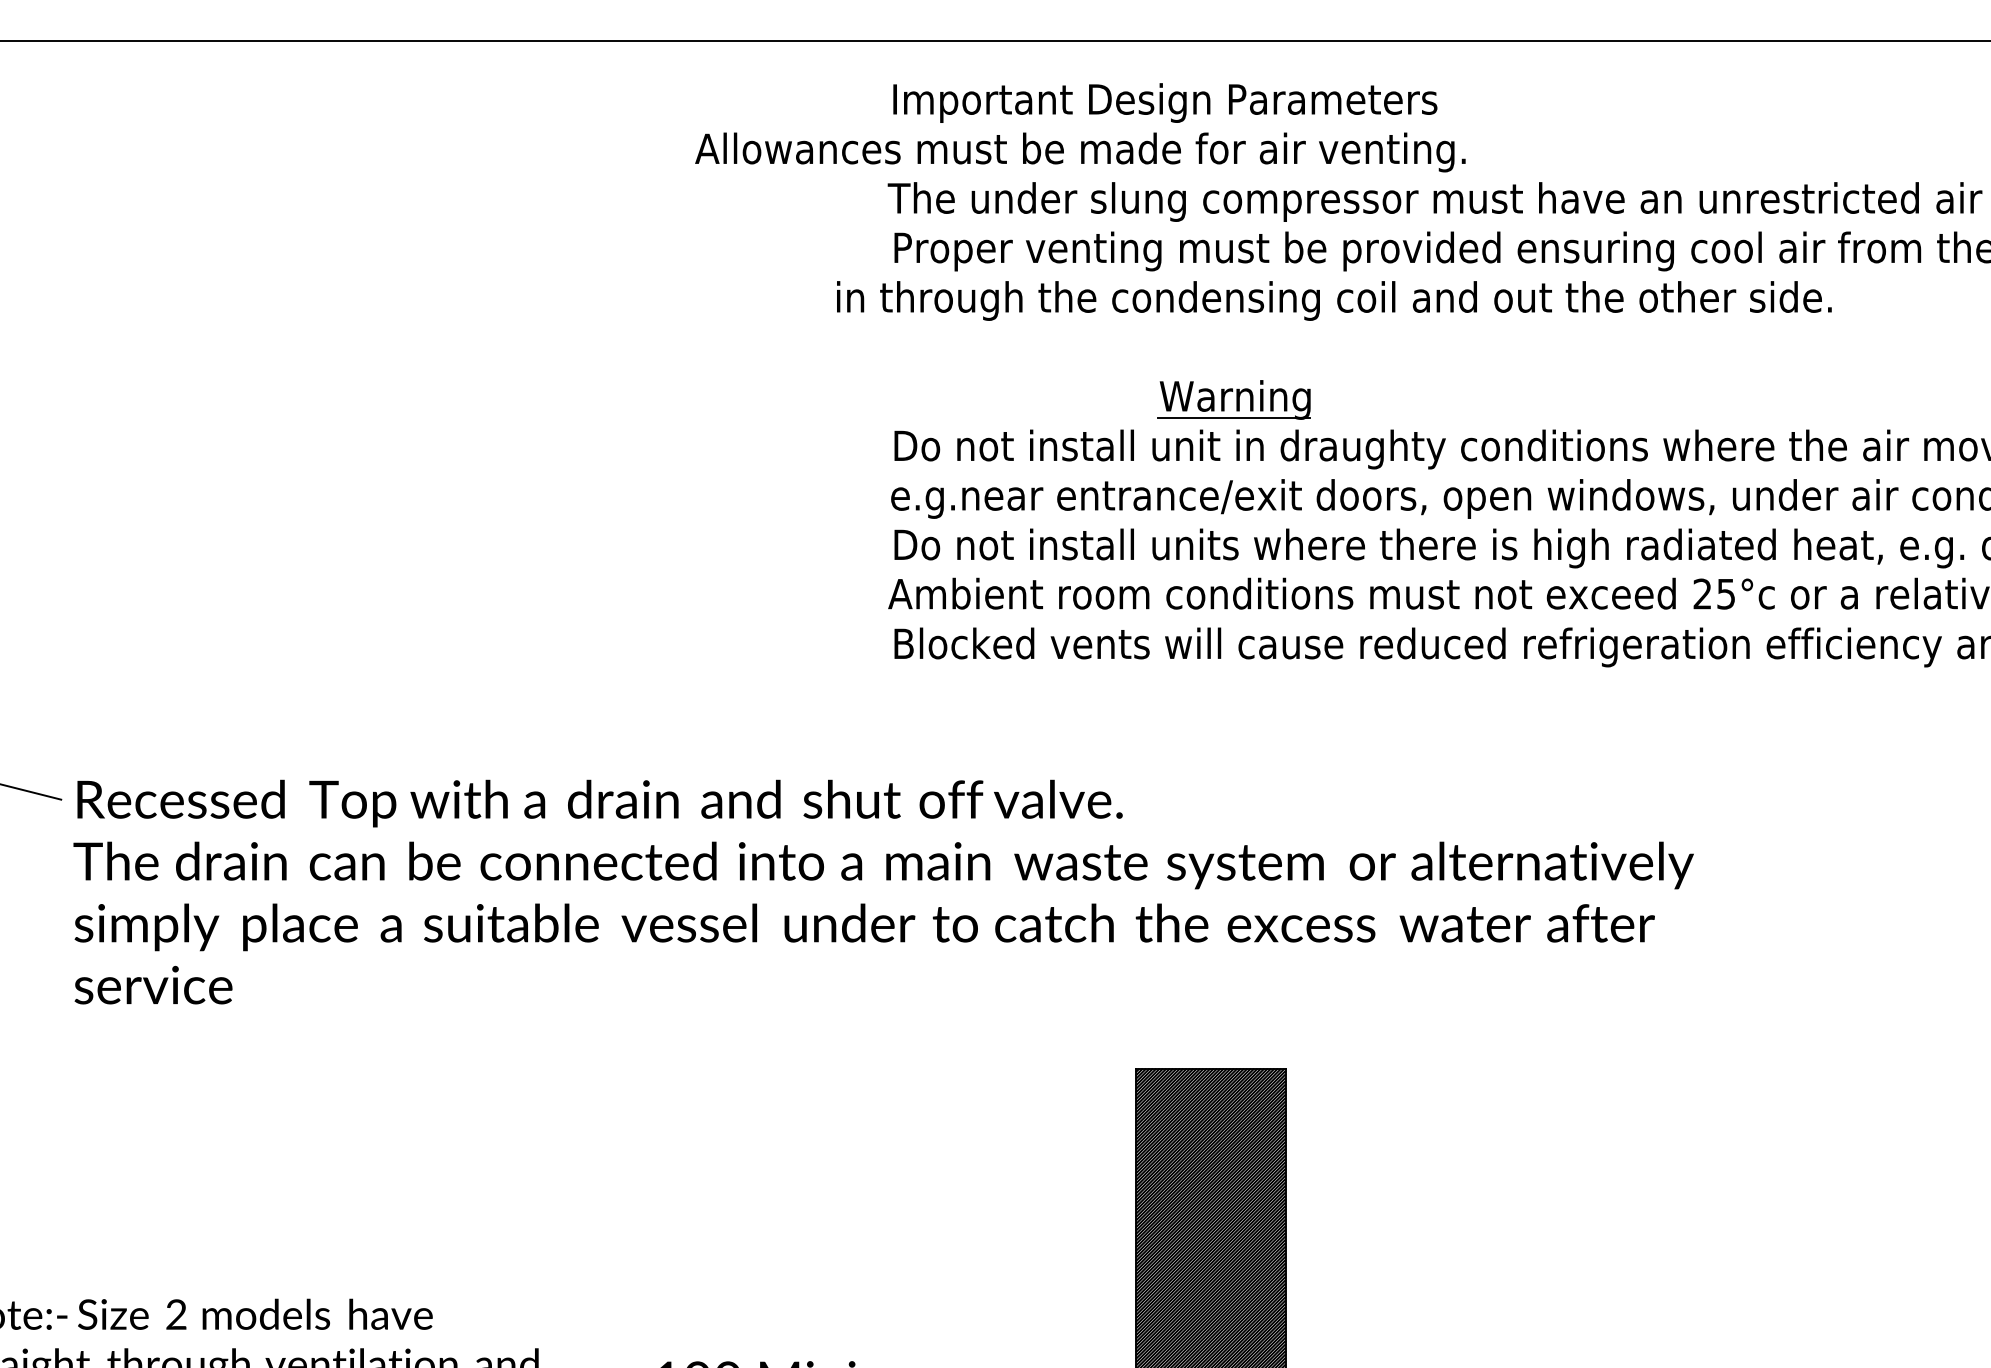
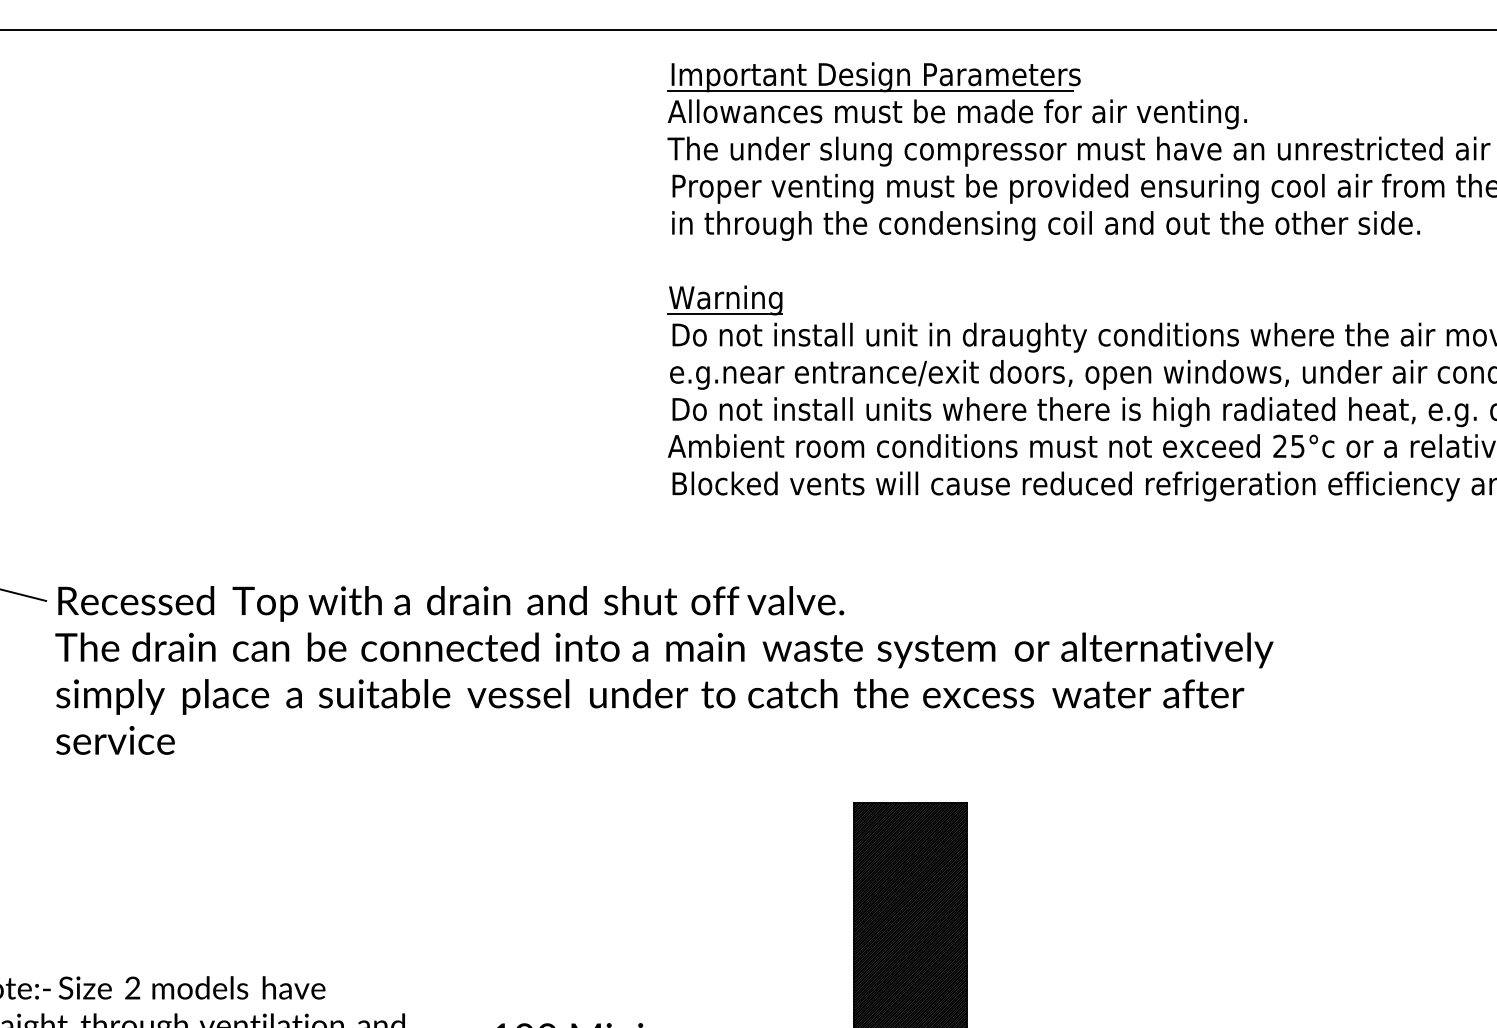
line: (1156, 121) -> (869, 91), added
text: (1080, 152) -> (957, 114), moved
text: (1334, 300) -> (1046, 225), moved
part: (1233, 399) -> (724, 300), moved

